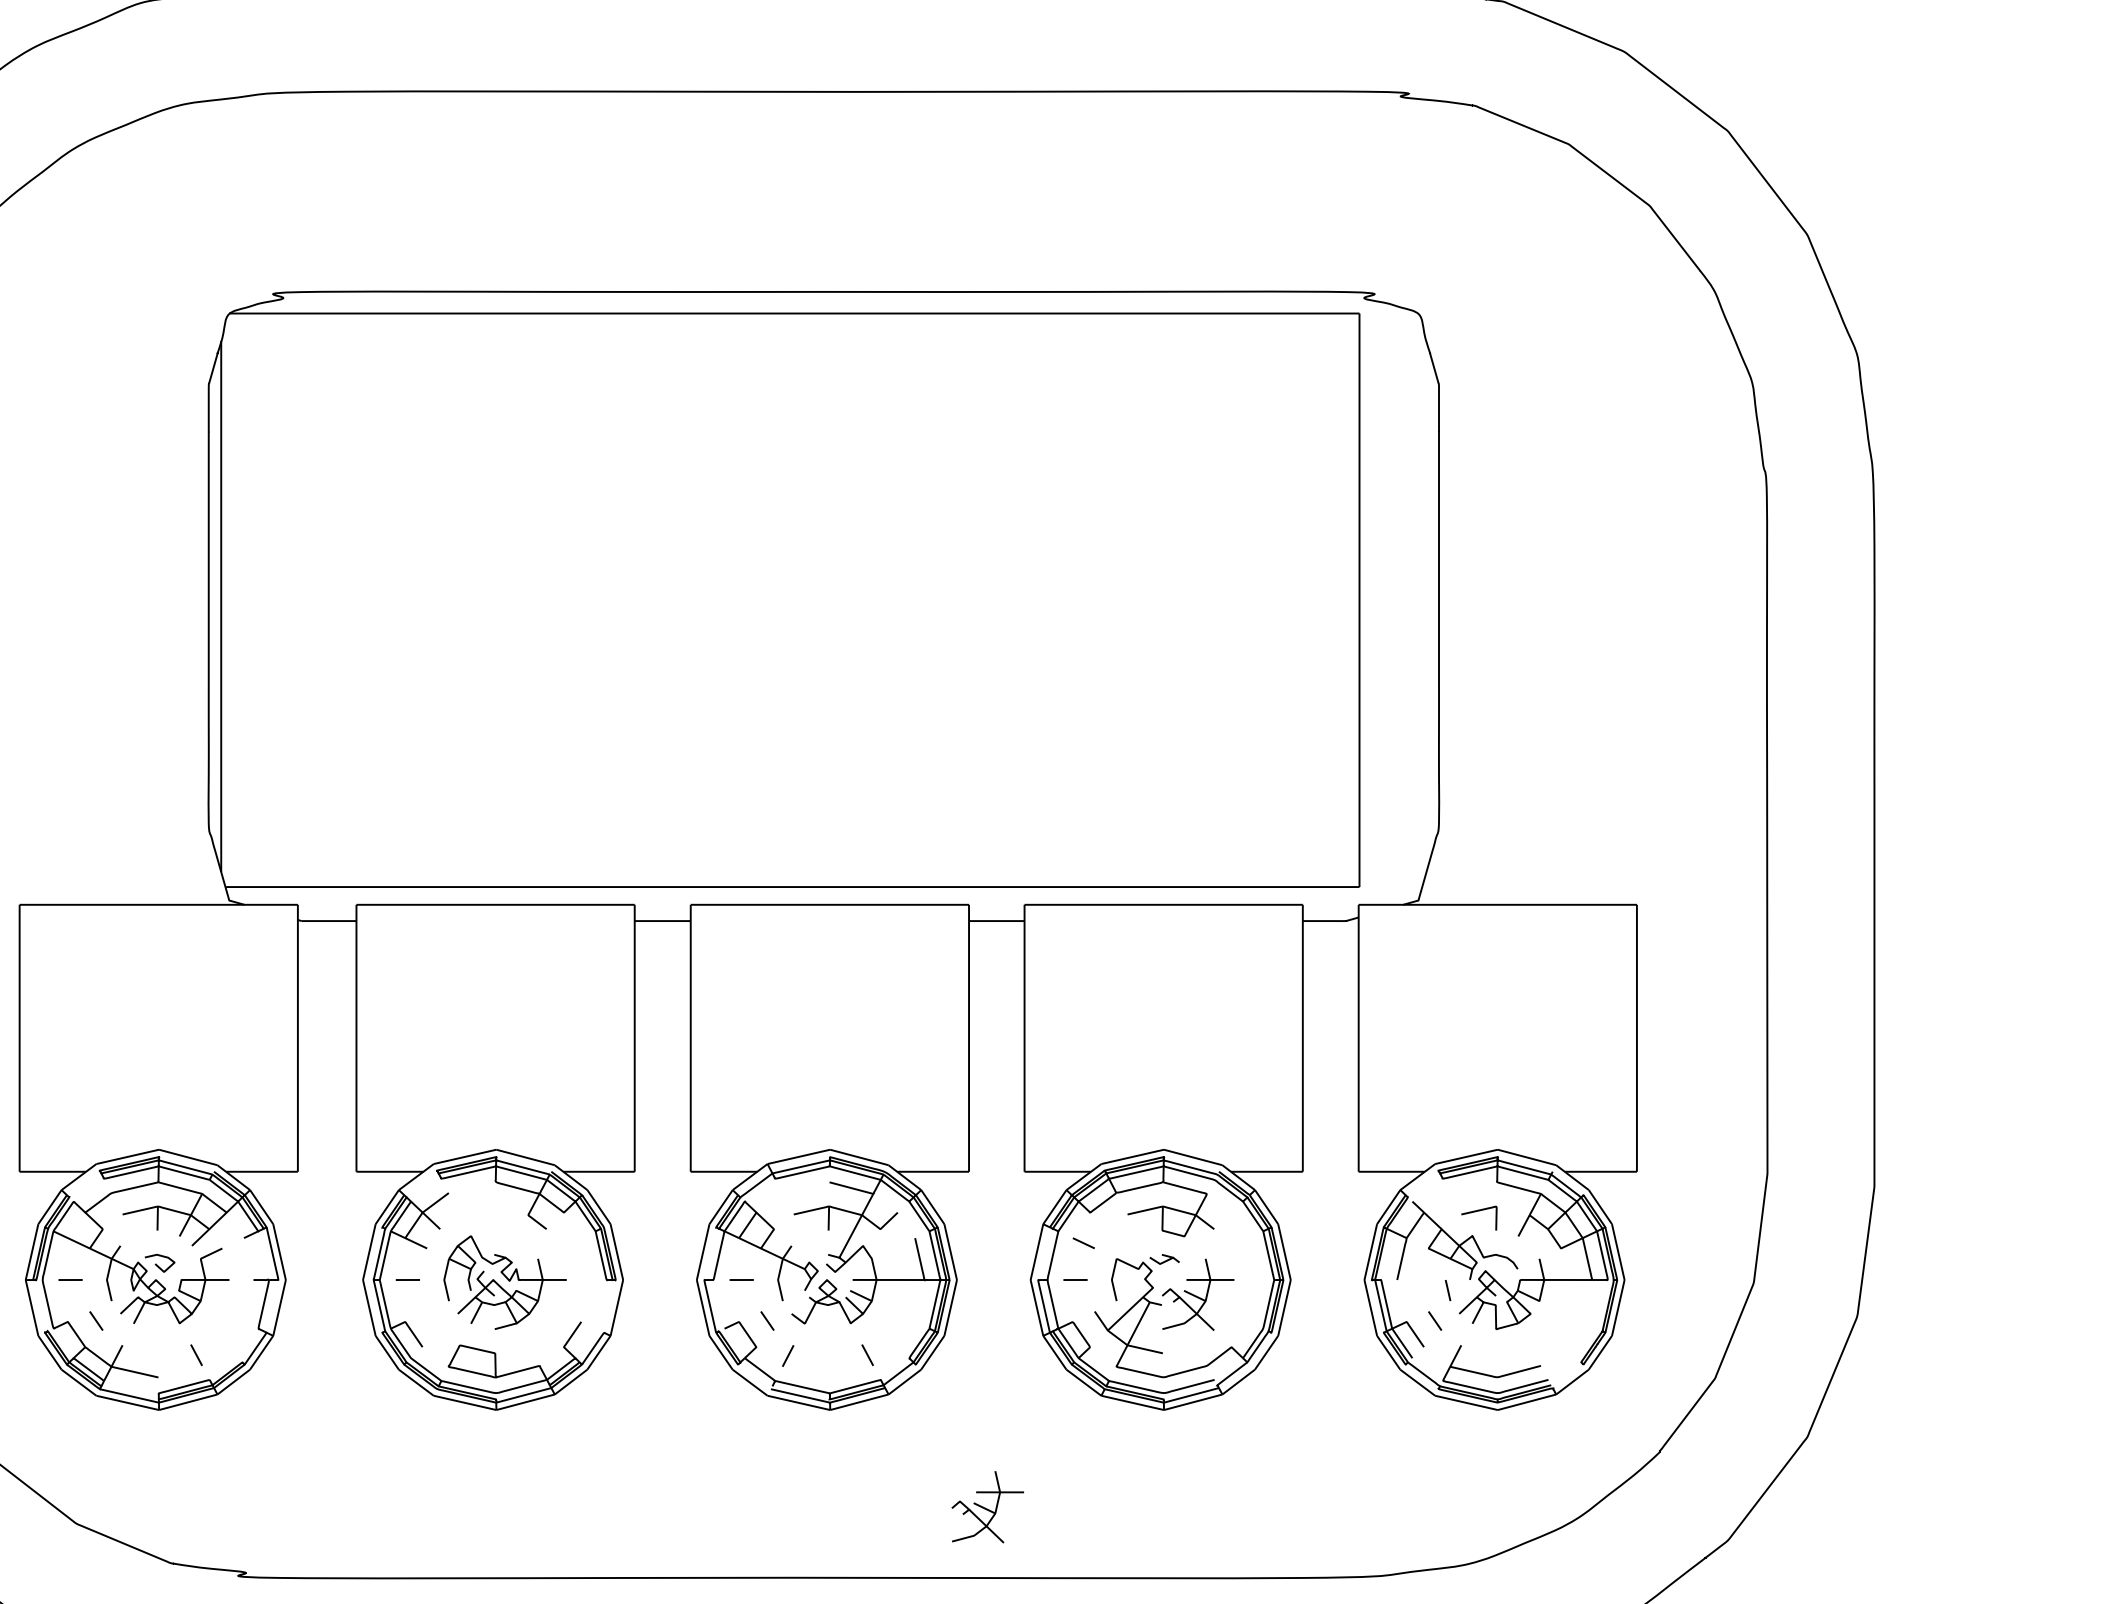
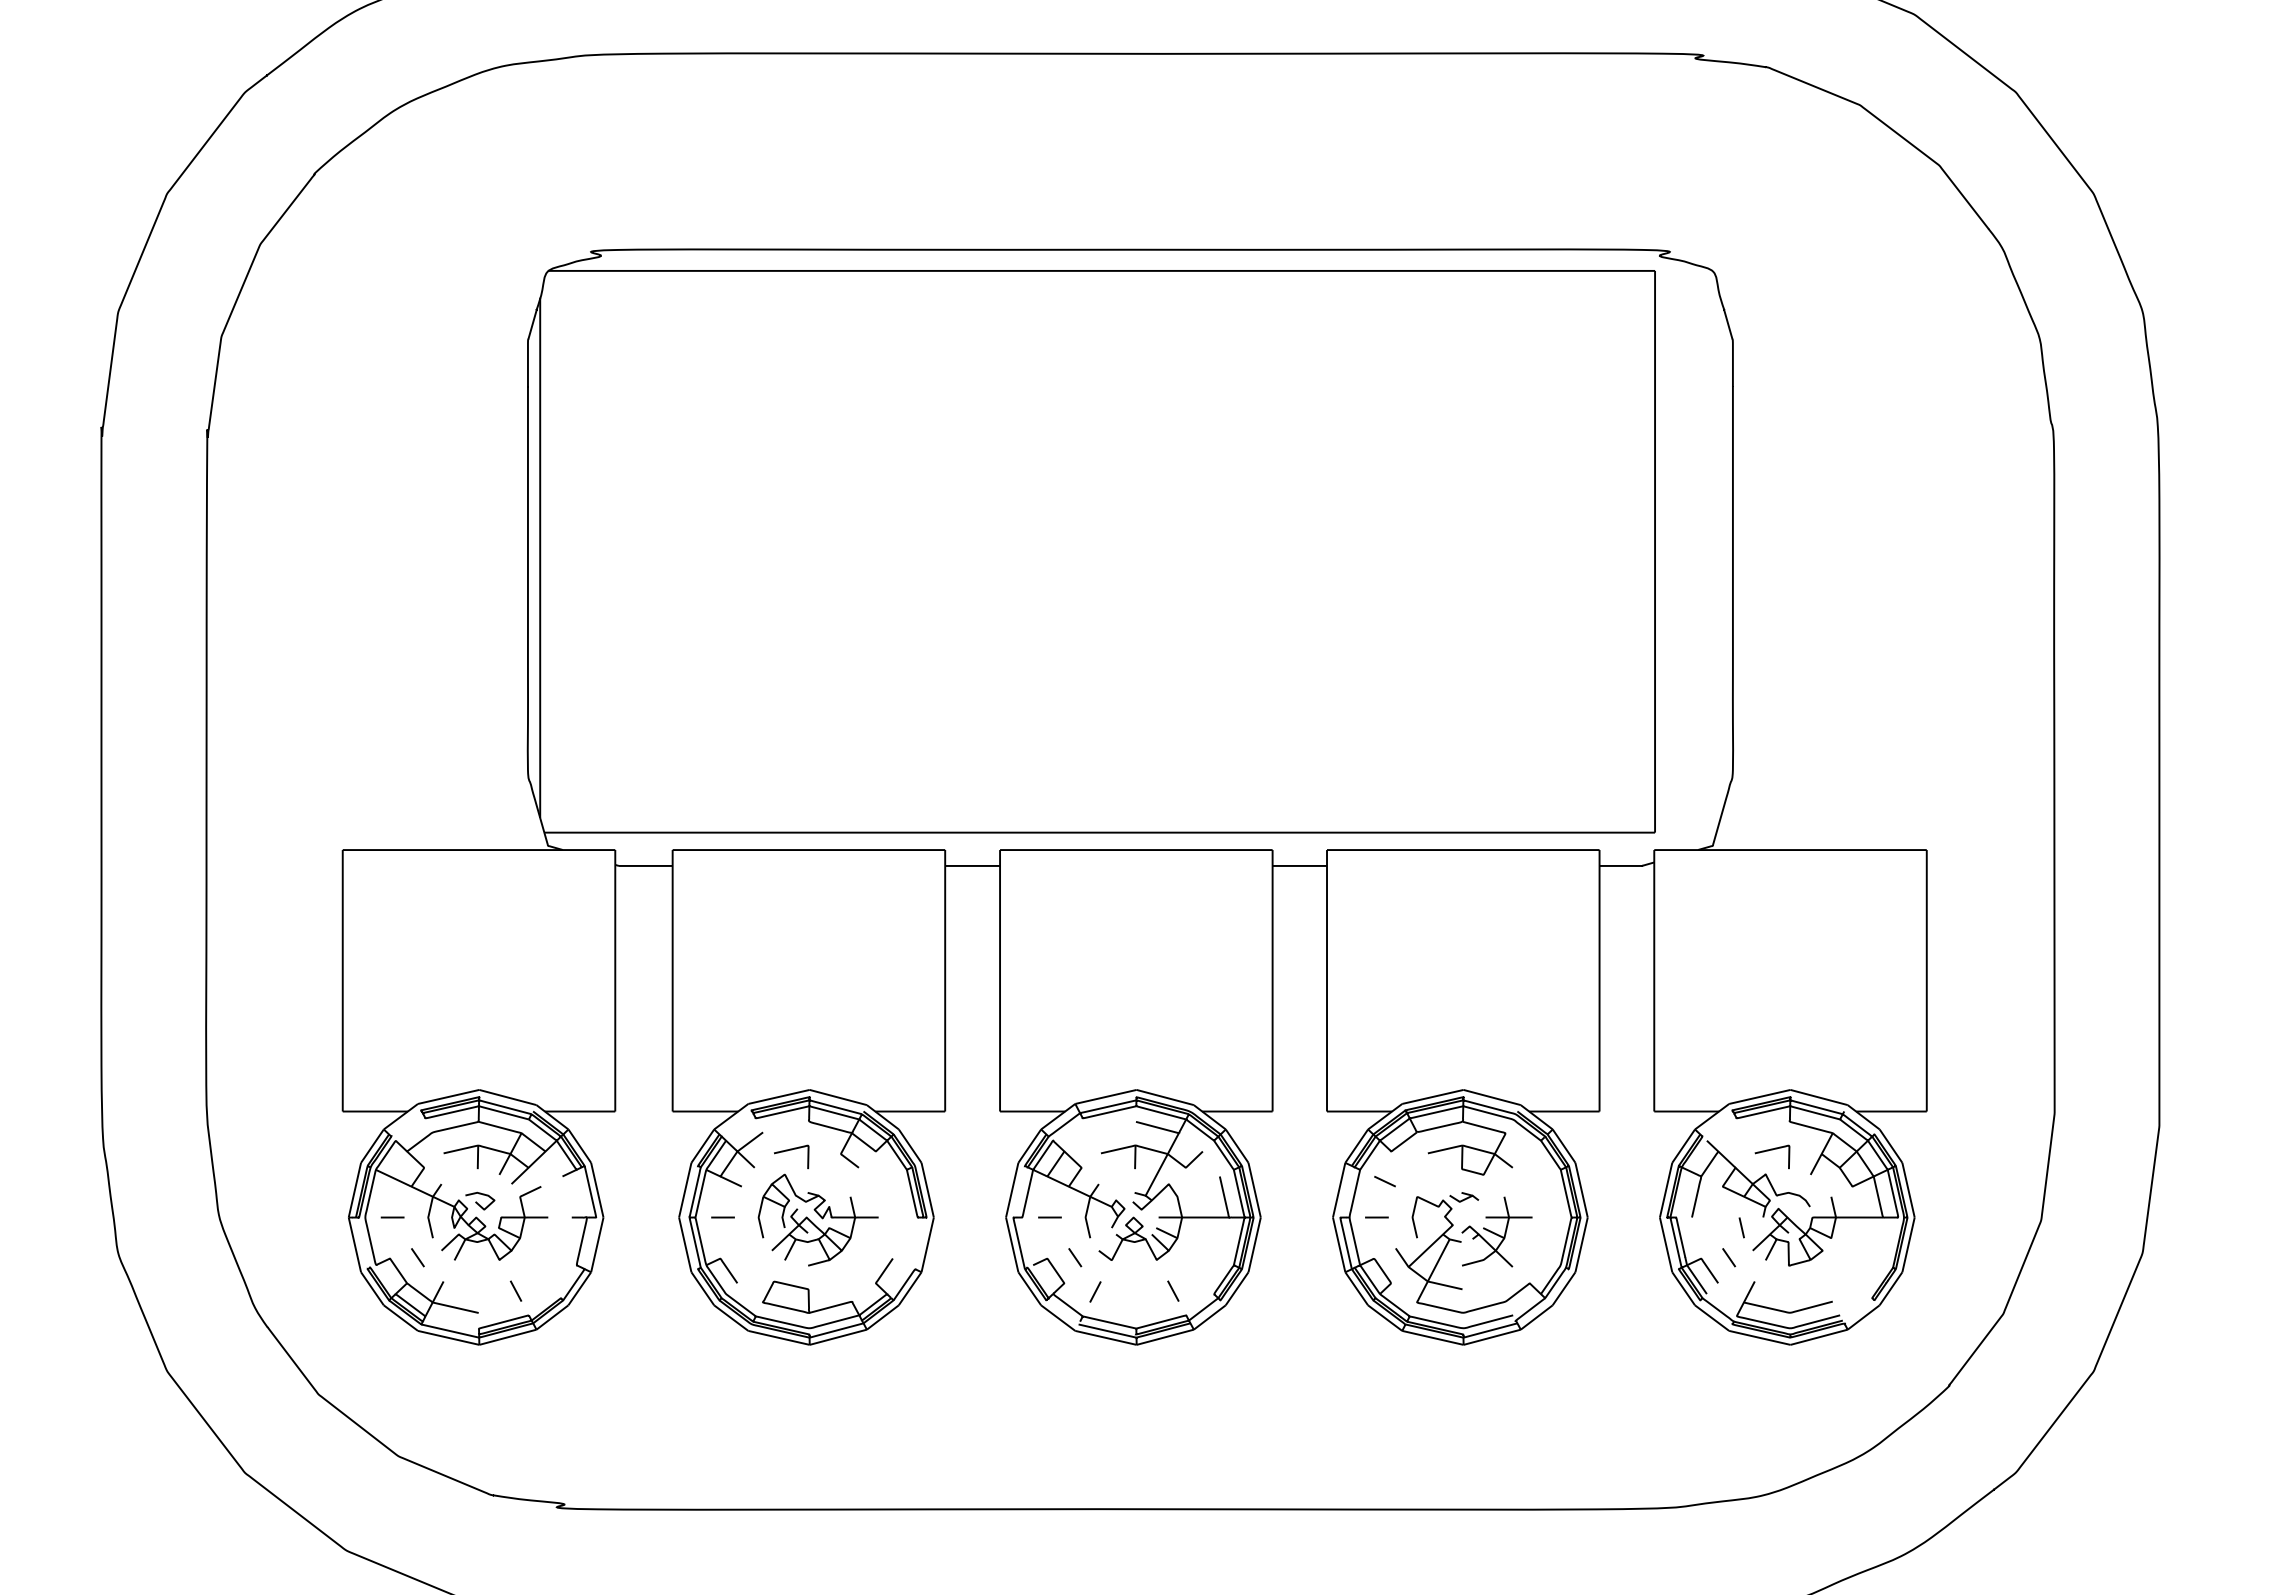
curve: (477, 1211) -> (791, 1150), added
part: (987, 1506) -> (1290, 1439), removed

